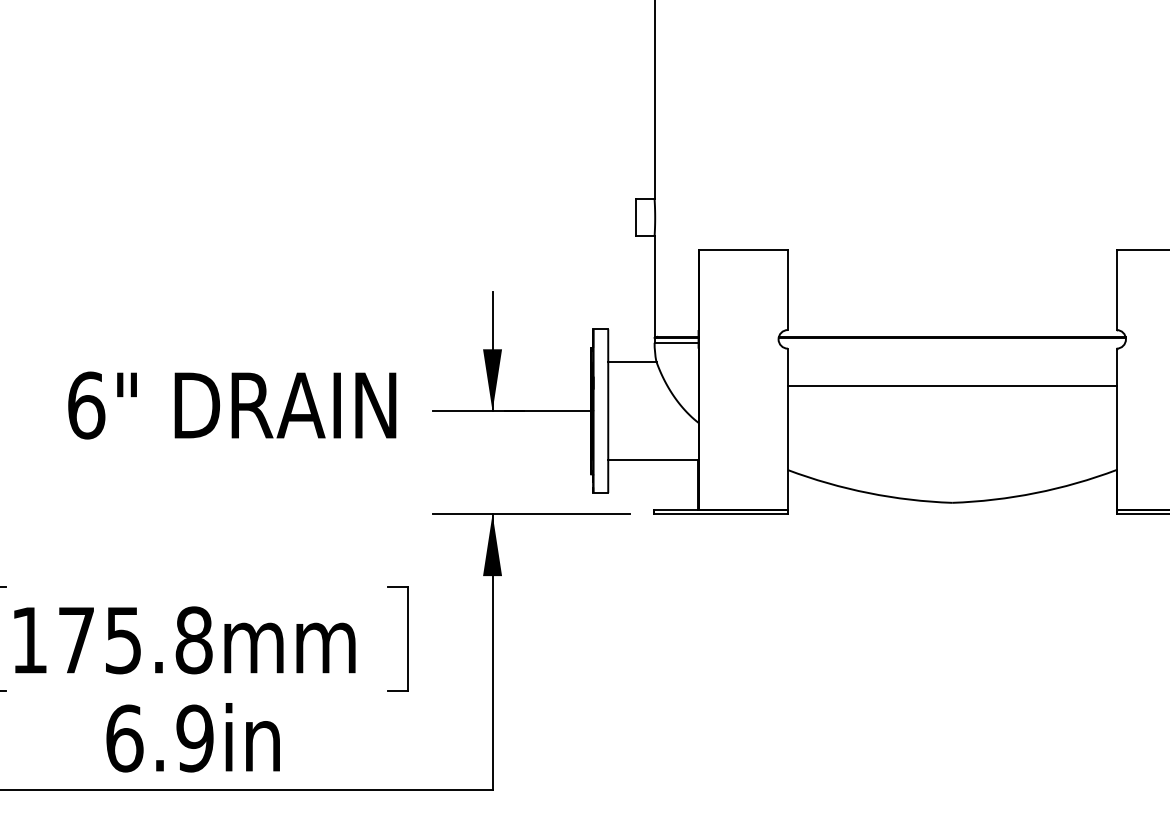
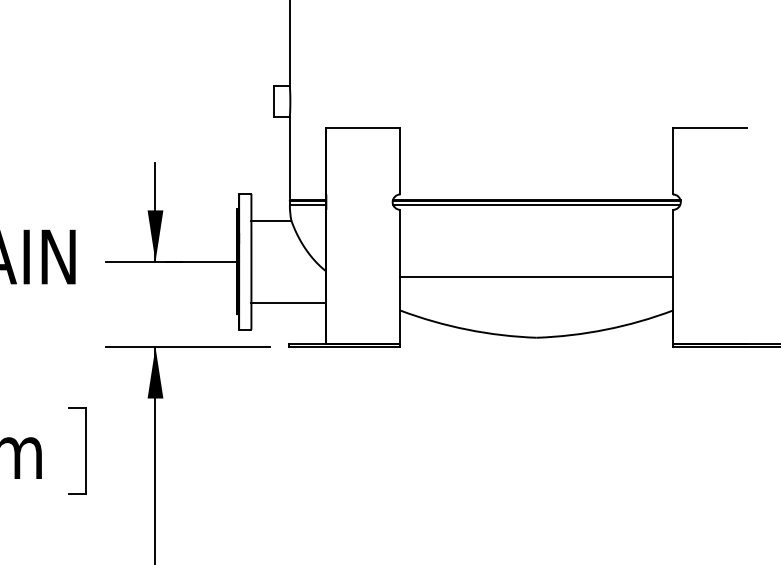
line: (952, 342) -> (536, 204), added
line: (951, 385) -> (536, 276), moved

